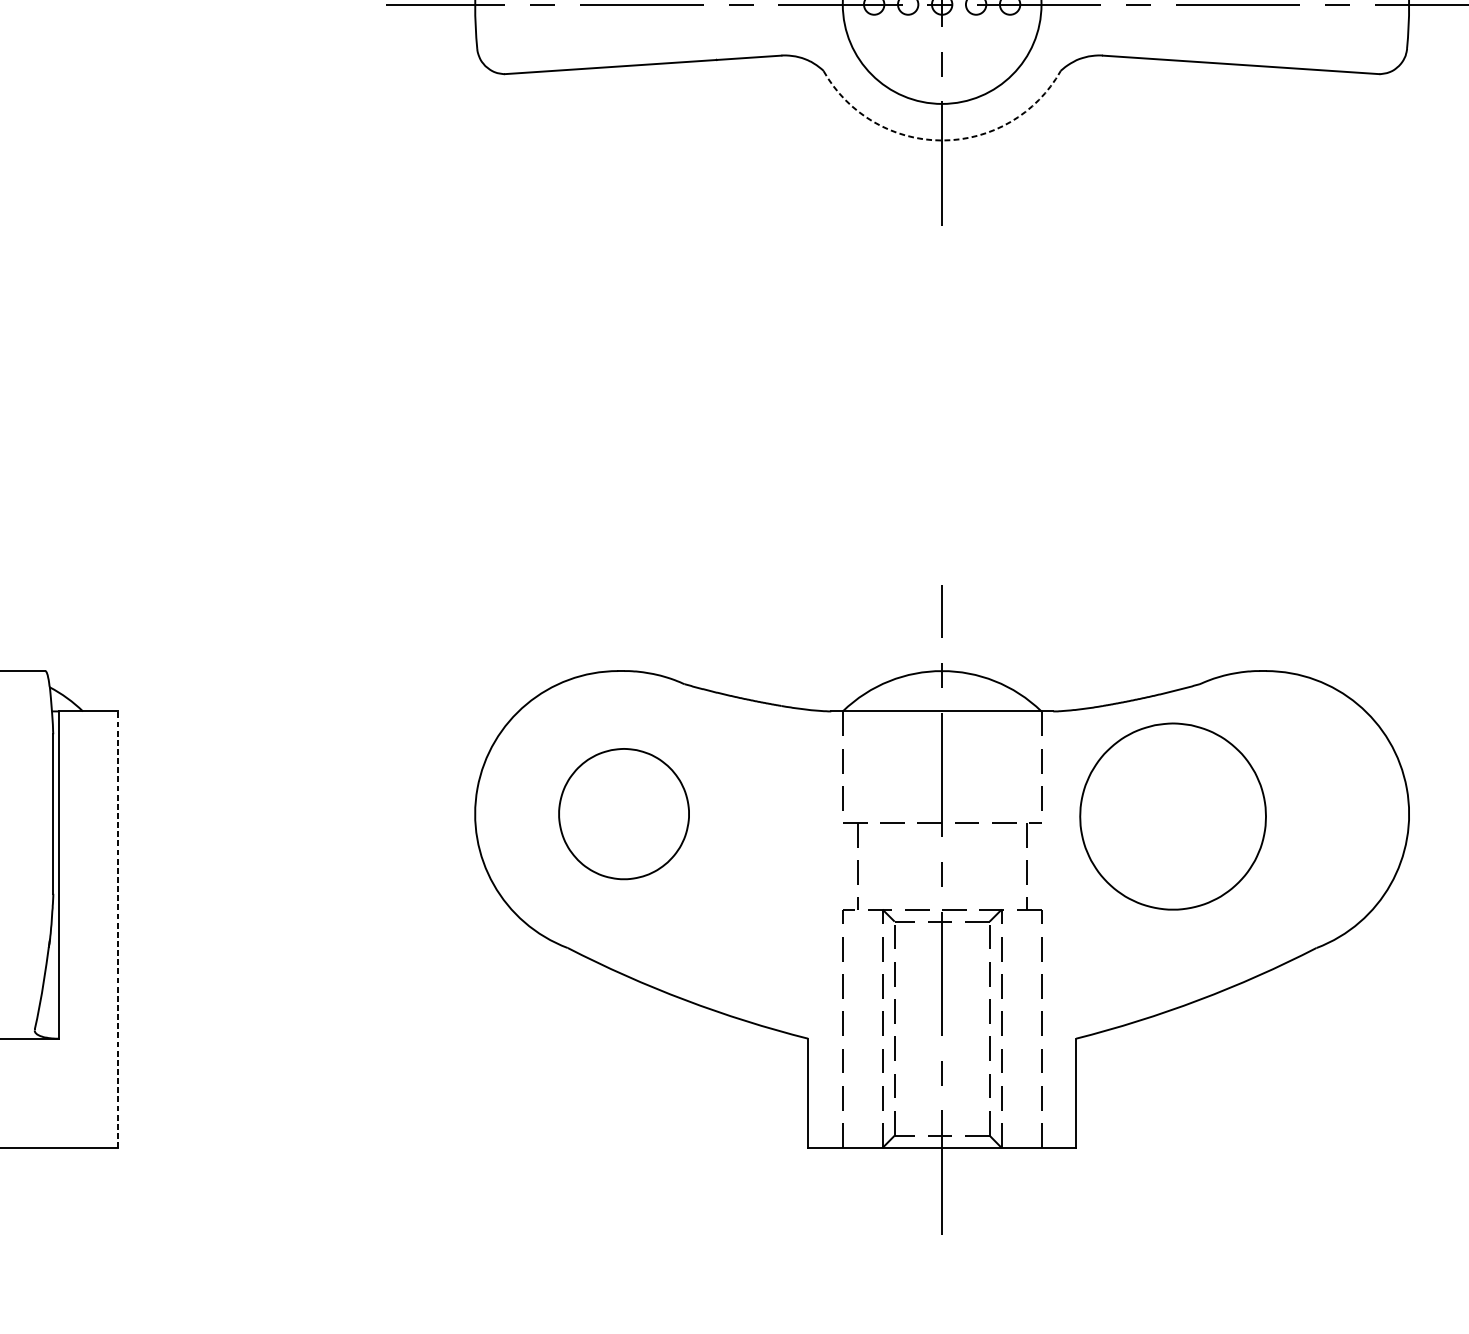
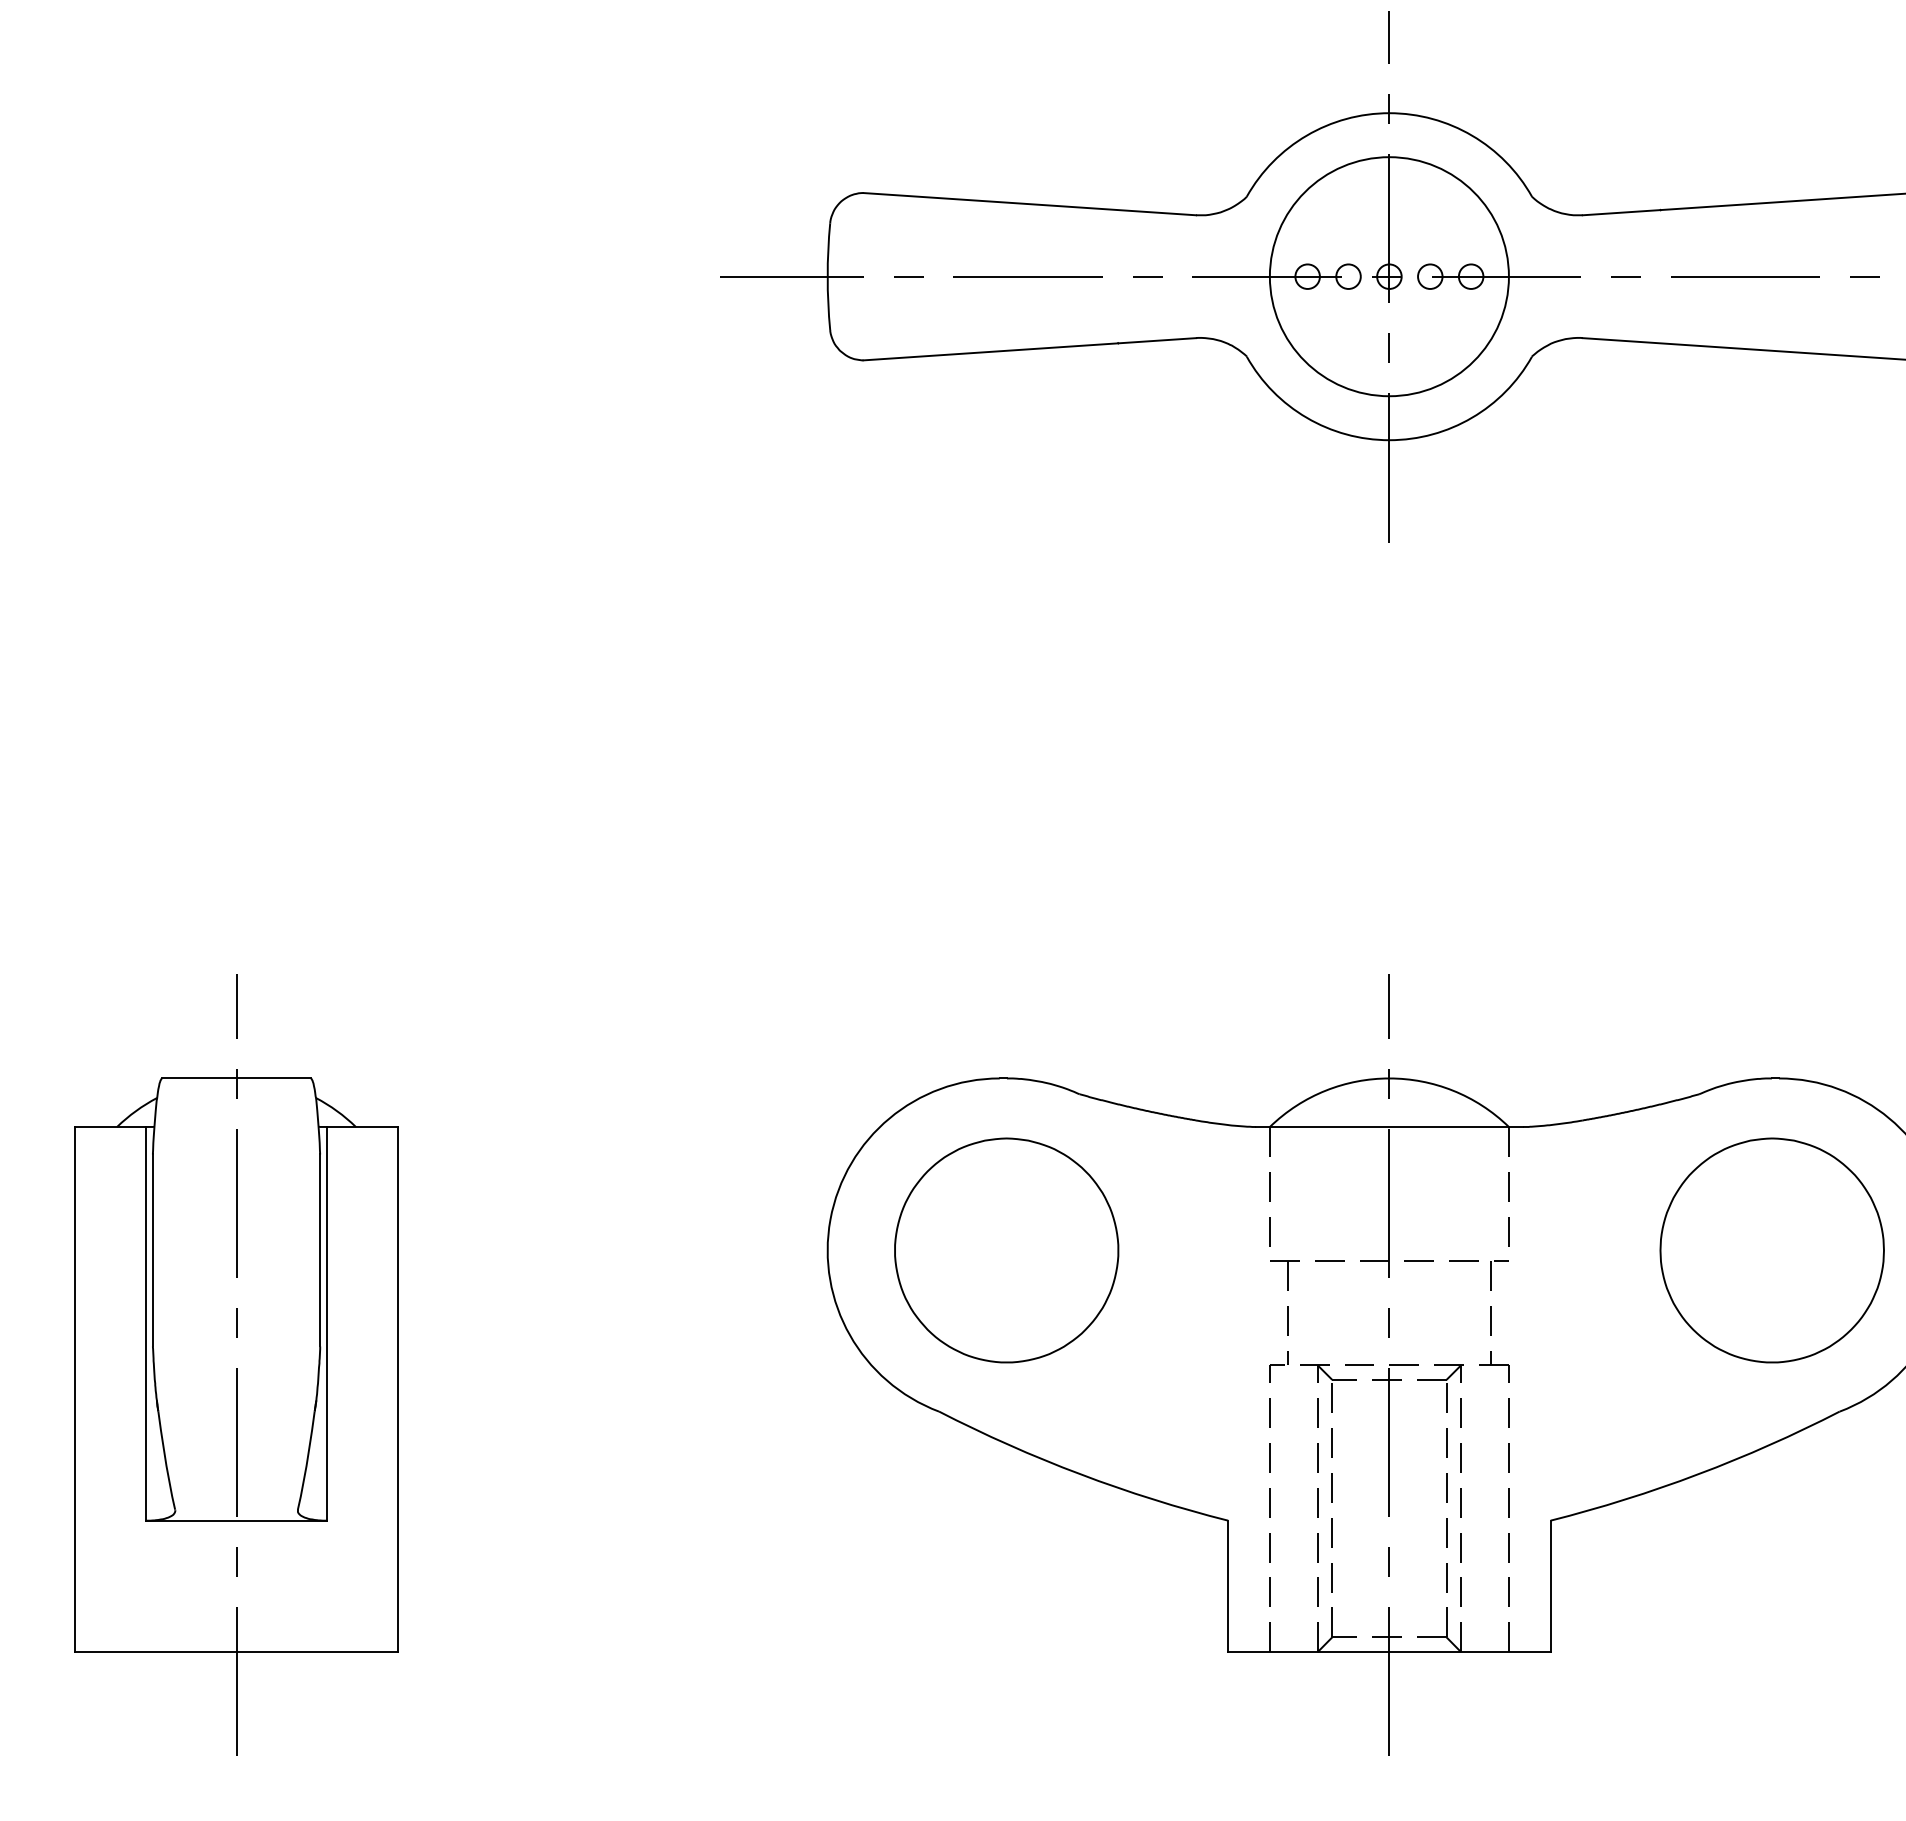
arc: (942, 140) -> (1389, 440), dashed -> solid
part: (623, 814) -> (1006, 1250), size x1.43
part: (1172, 816) -> (1771, 1250), moved
line: (117, 929) -> (397, 1389), dashed -> solid

